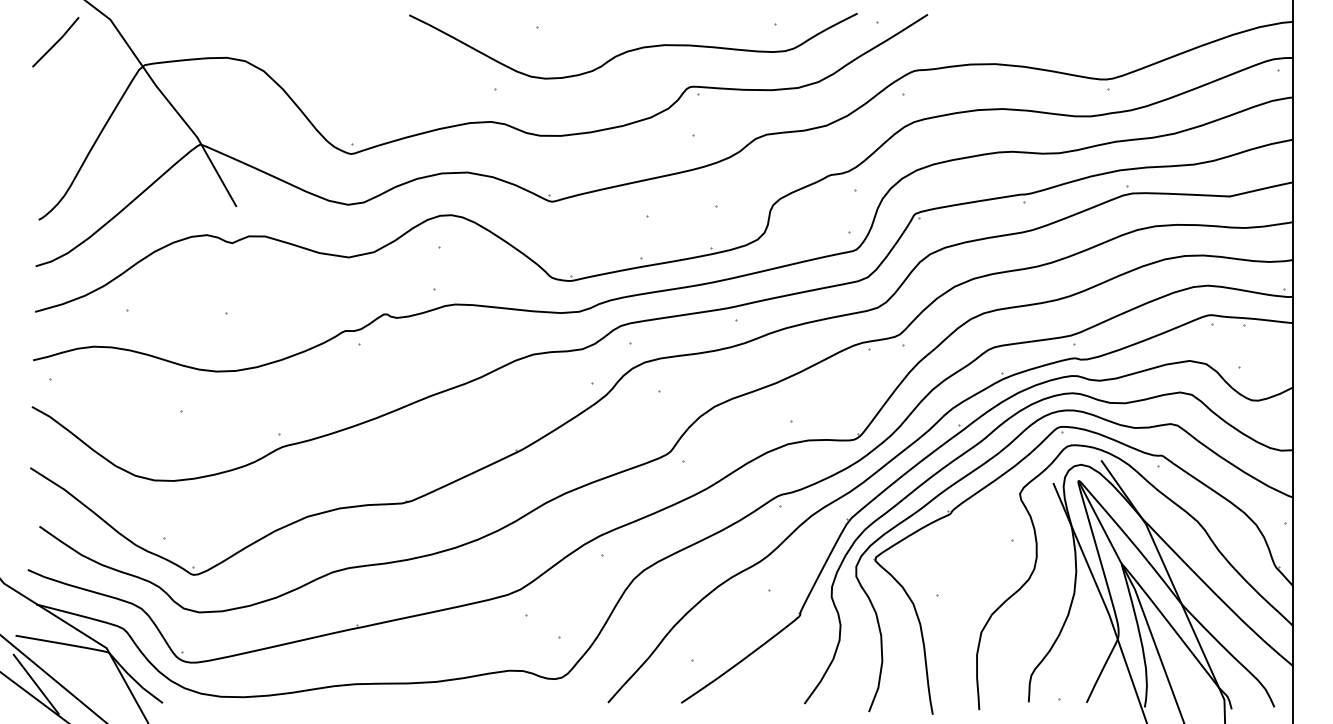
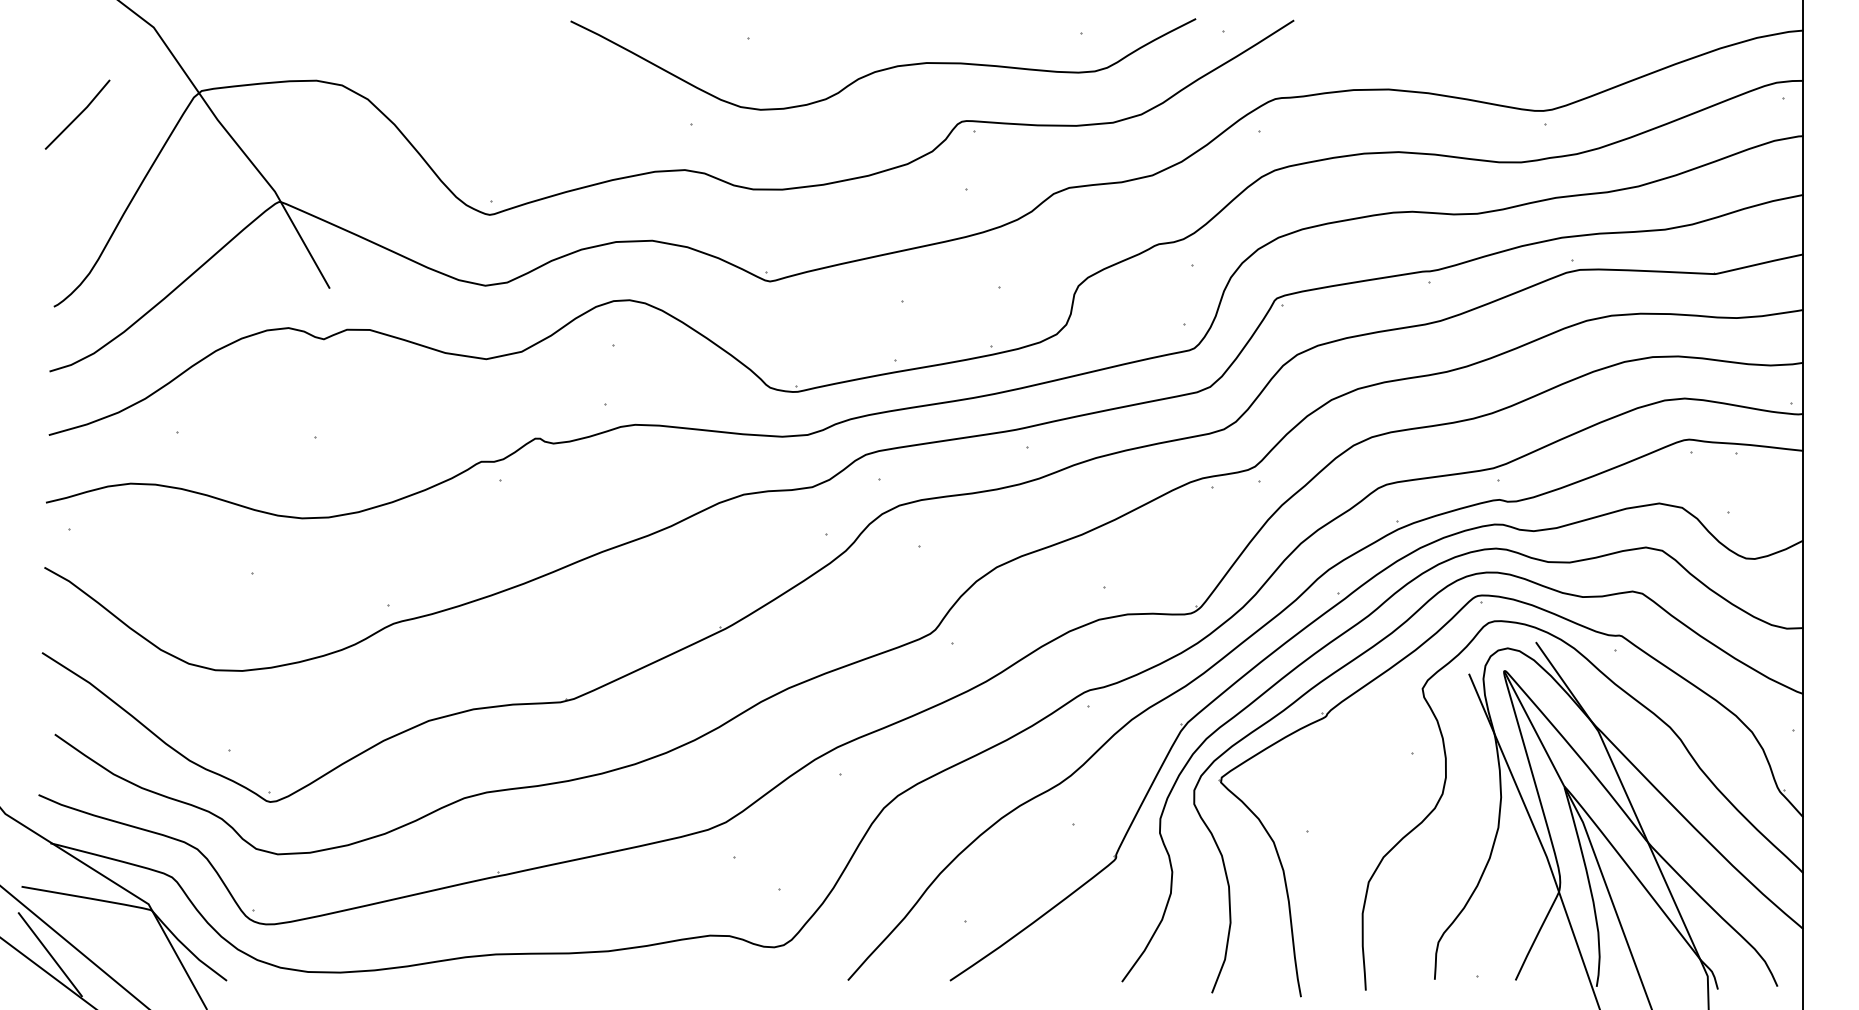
line: (55, 42) -> (77, 115), moved

